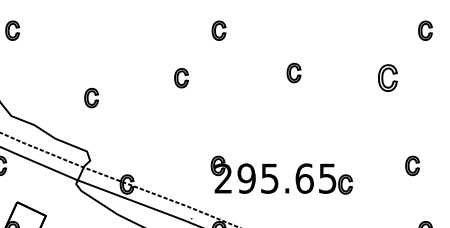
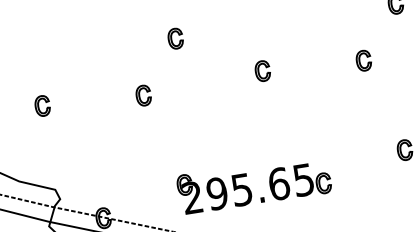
part: (387, 78) -> (363, 61), size x0.71
part: (91, 97) -> (42, 105), moved
part: (281, 174) -> (253, 183), moved

